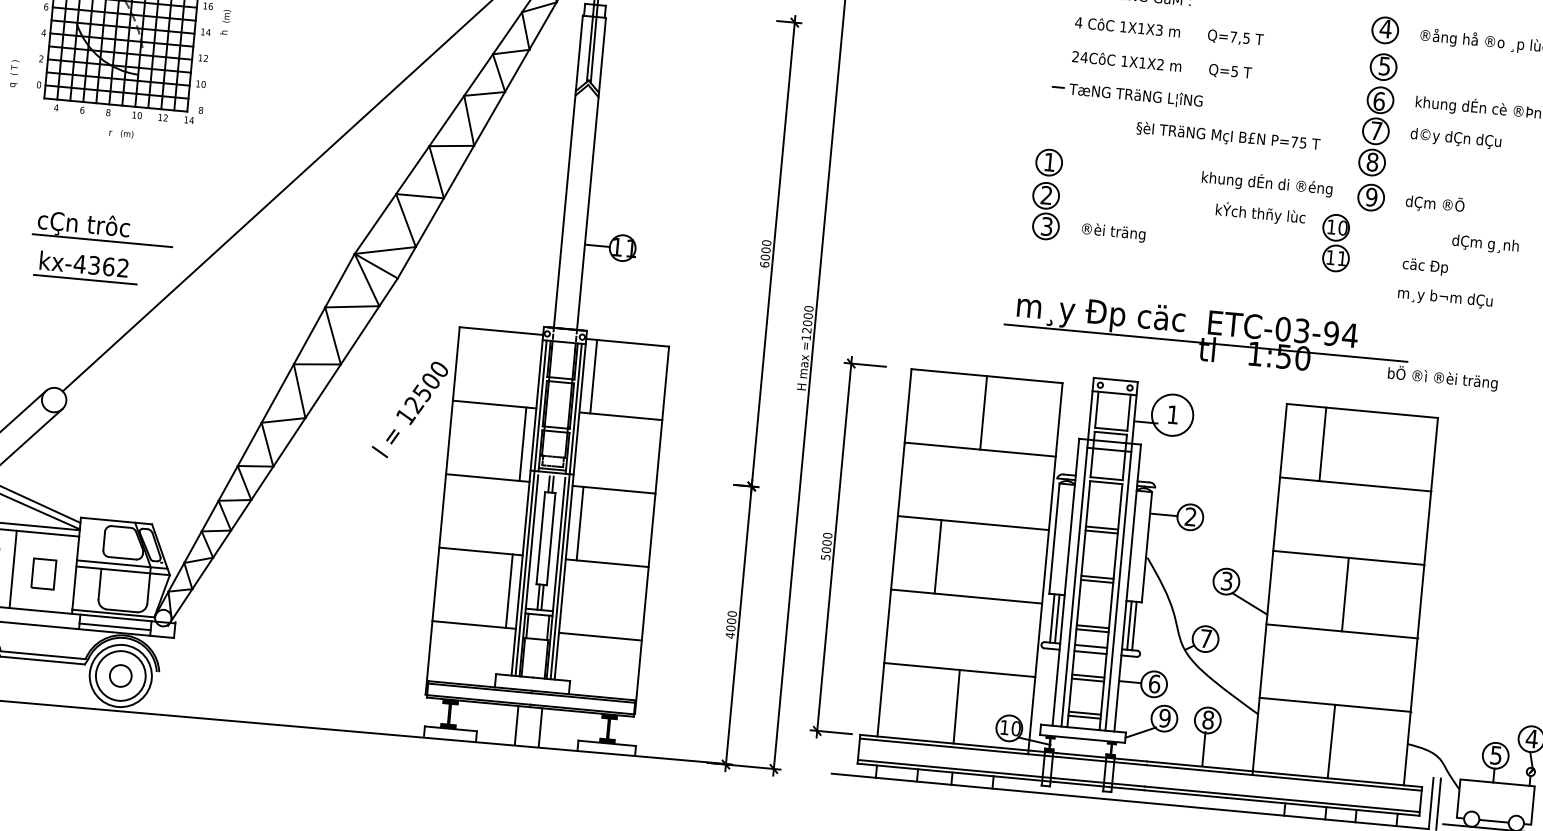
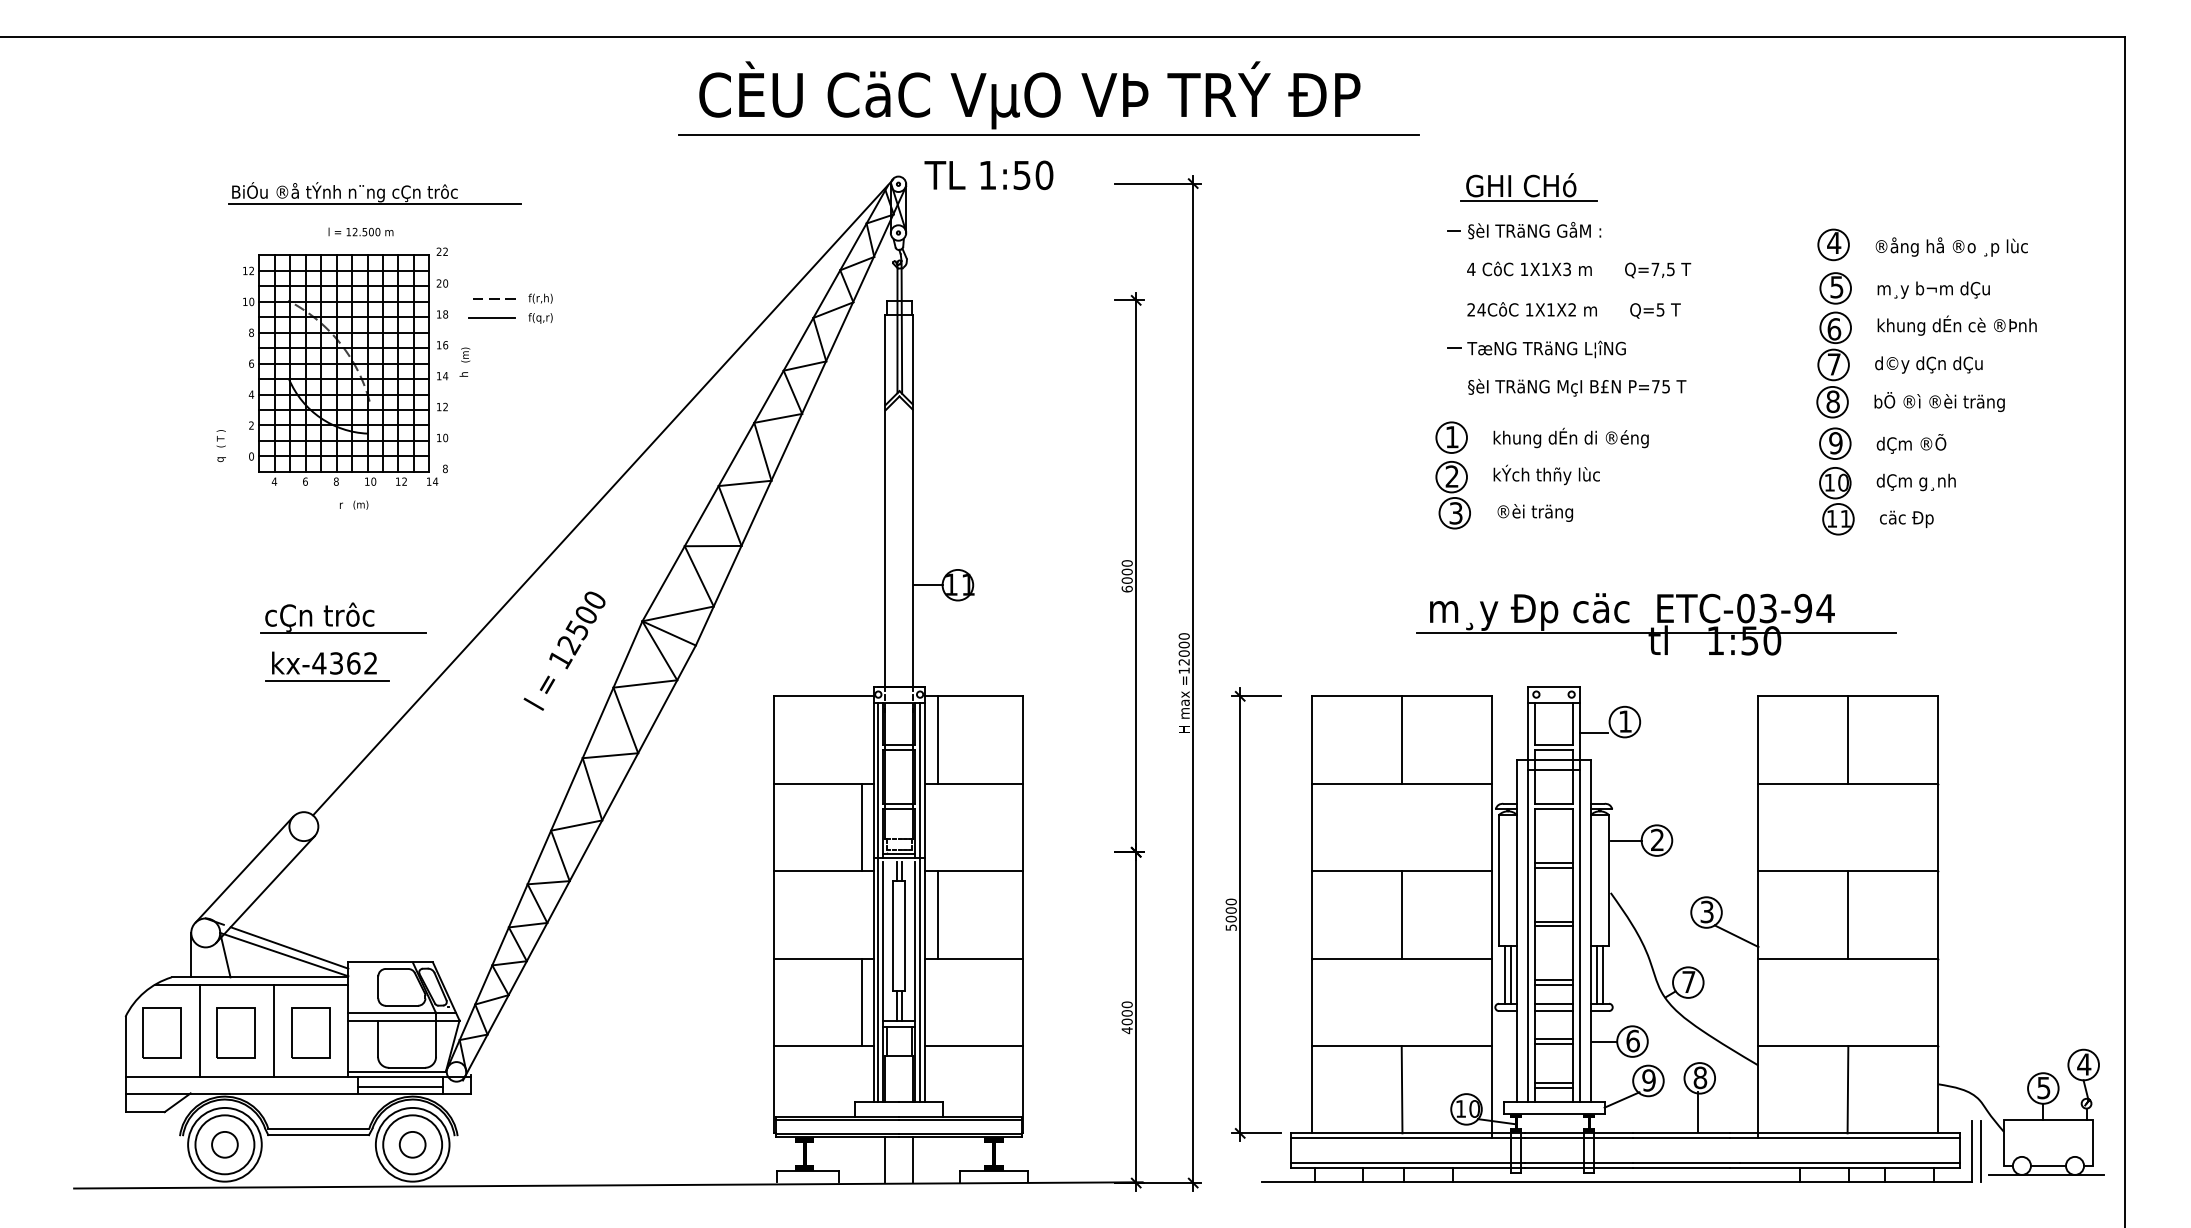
text: (1228, 136) -> (1577, 387), moved
text: (1266, 182) -> (1570, 437), moved
text: (1260, 213) -> (1546, 474), moved
part: (1335, 243) -> (1836, 501), moved
text: (1484, 244) -> (1915, 482), moved
text: (1445, 297) -> (1933, 289), moved
text: (1442, 378) -> (1939, 402), moved
text: (409, 409) -> (564, 650), moved
circle: (1172, 414) -> (1624, 721), size x0.62
line: (1323, 443) -> (1848, 739), moved
line: (937, 556) -> (1401, 914), moved
part: (43, 573) -> (310, 1032), size x1.43

